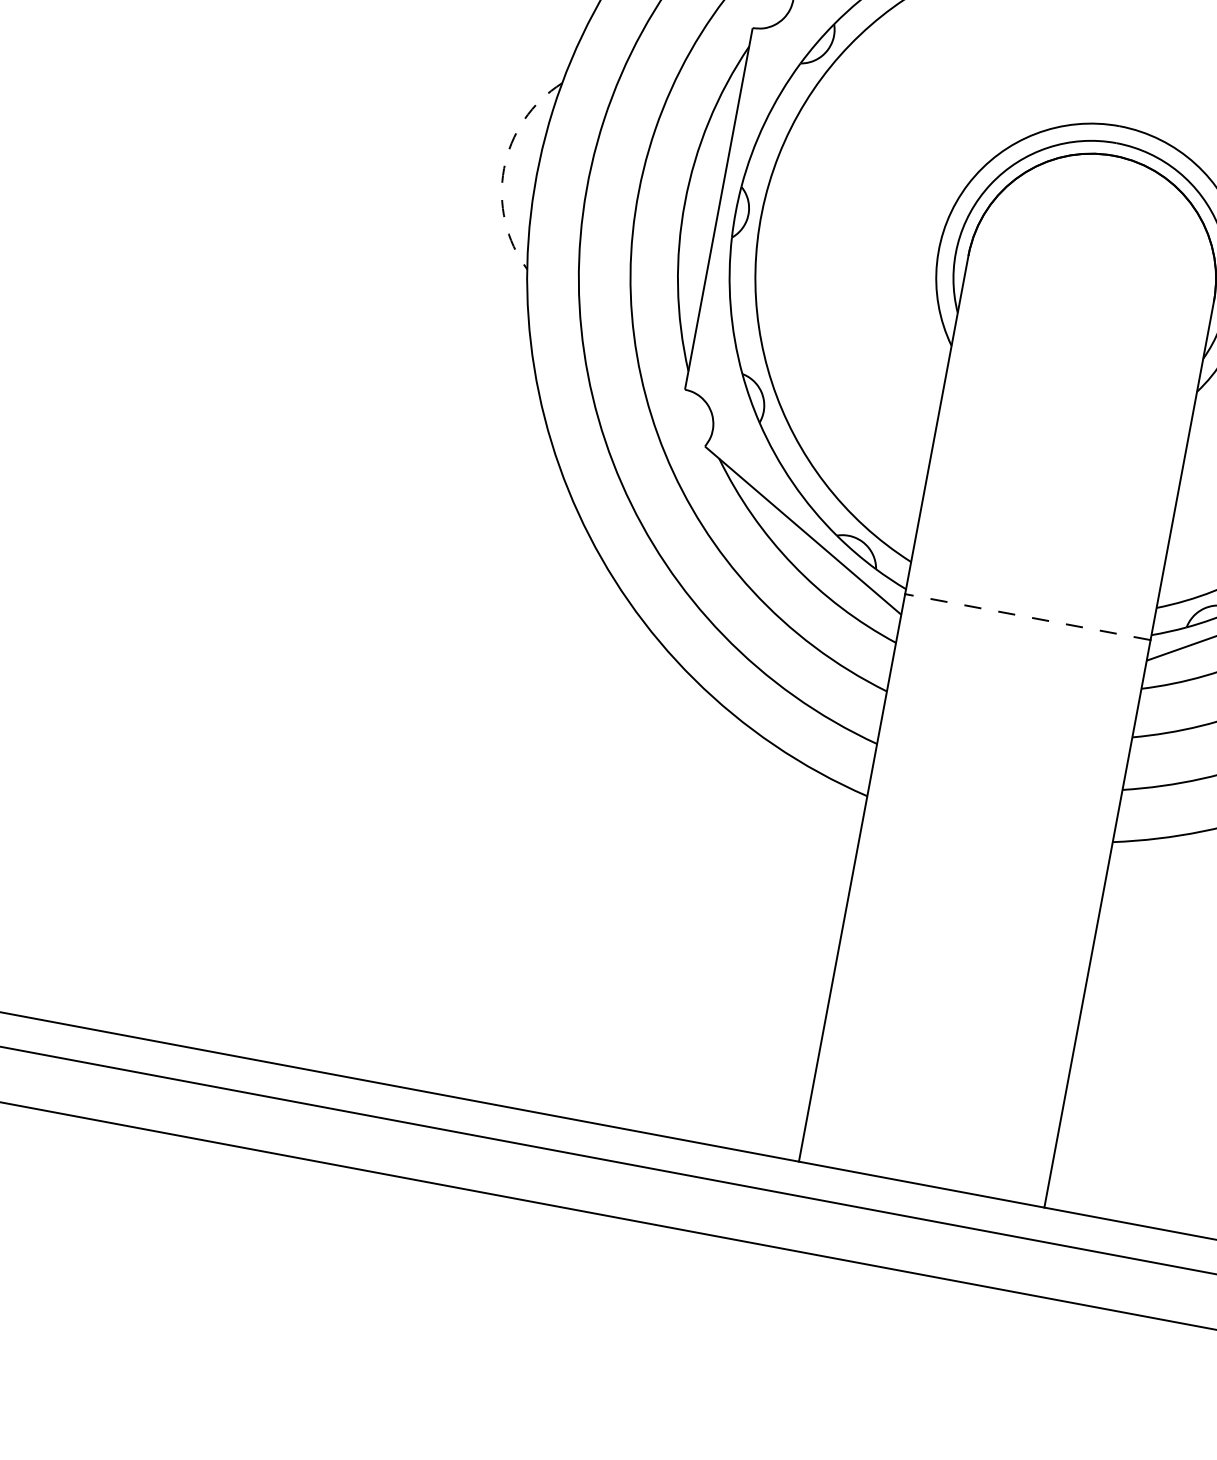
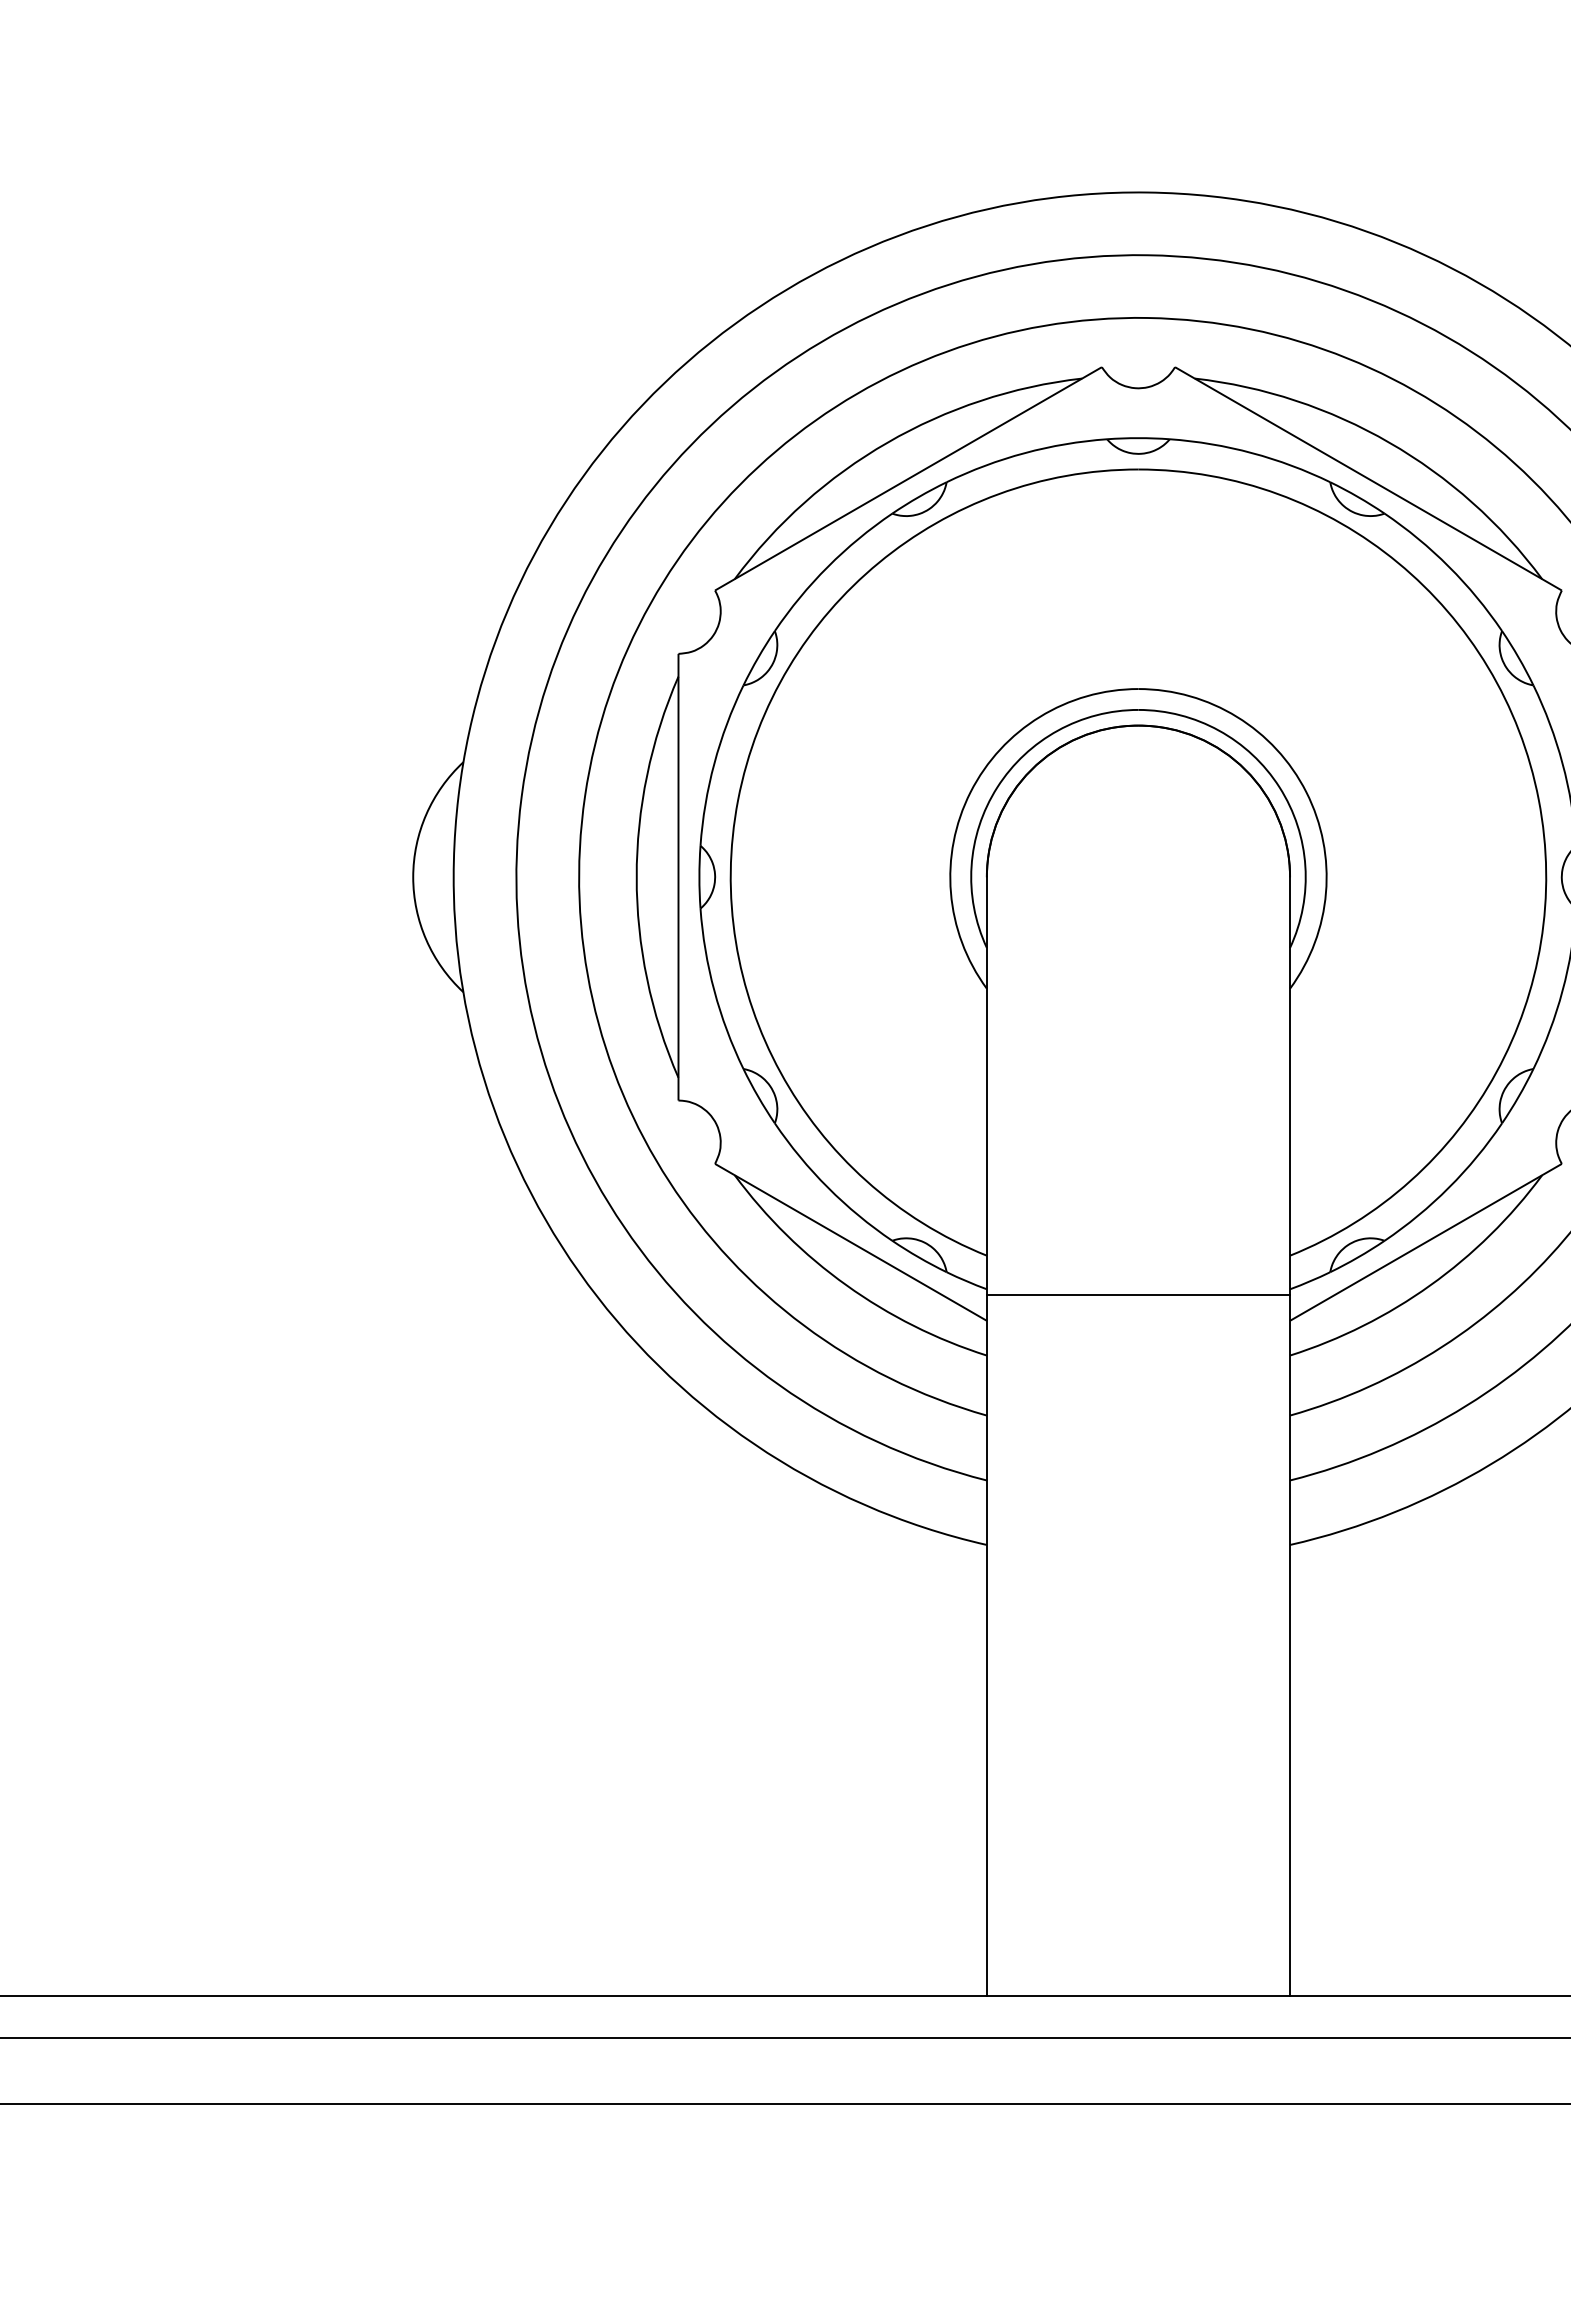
arc: (504, 168) -> (413, 877), dashed -> solid
line: (1027, 617) -> (1138, 1295), dashed -> solid

